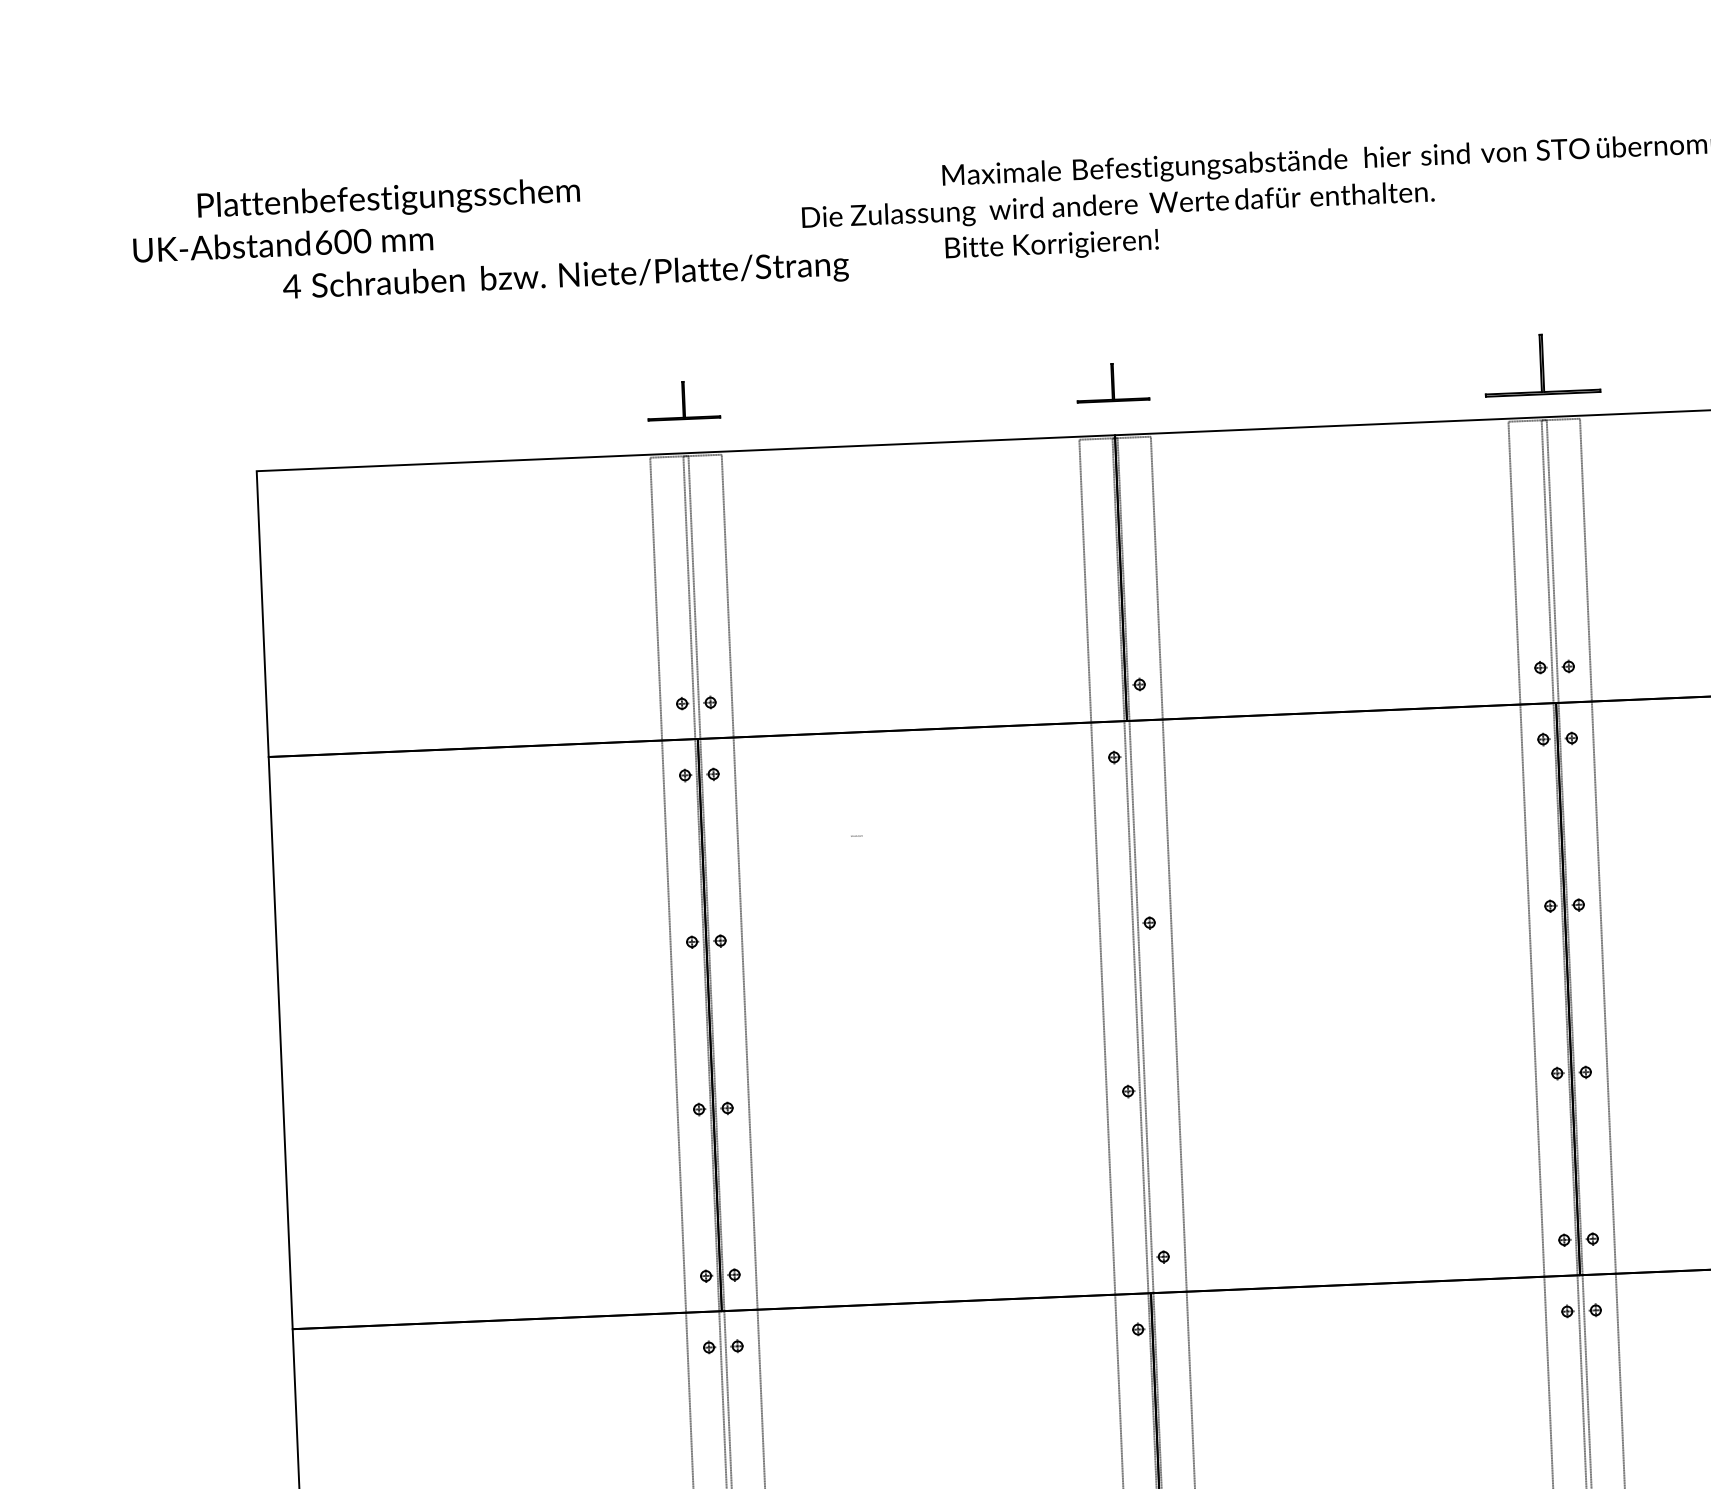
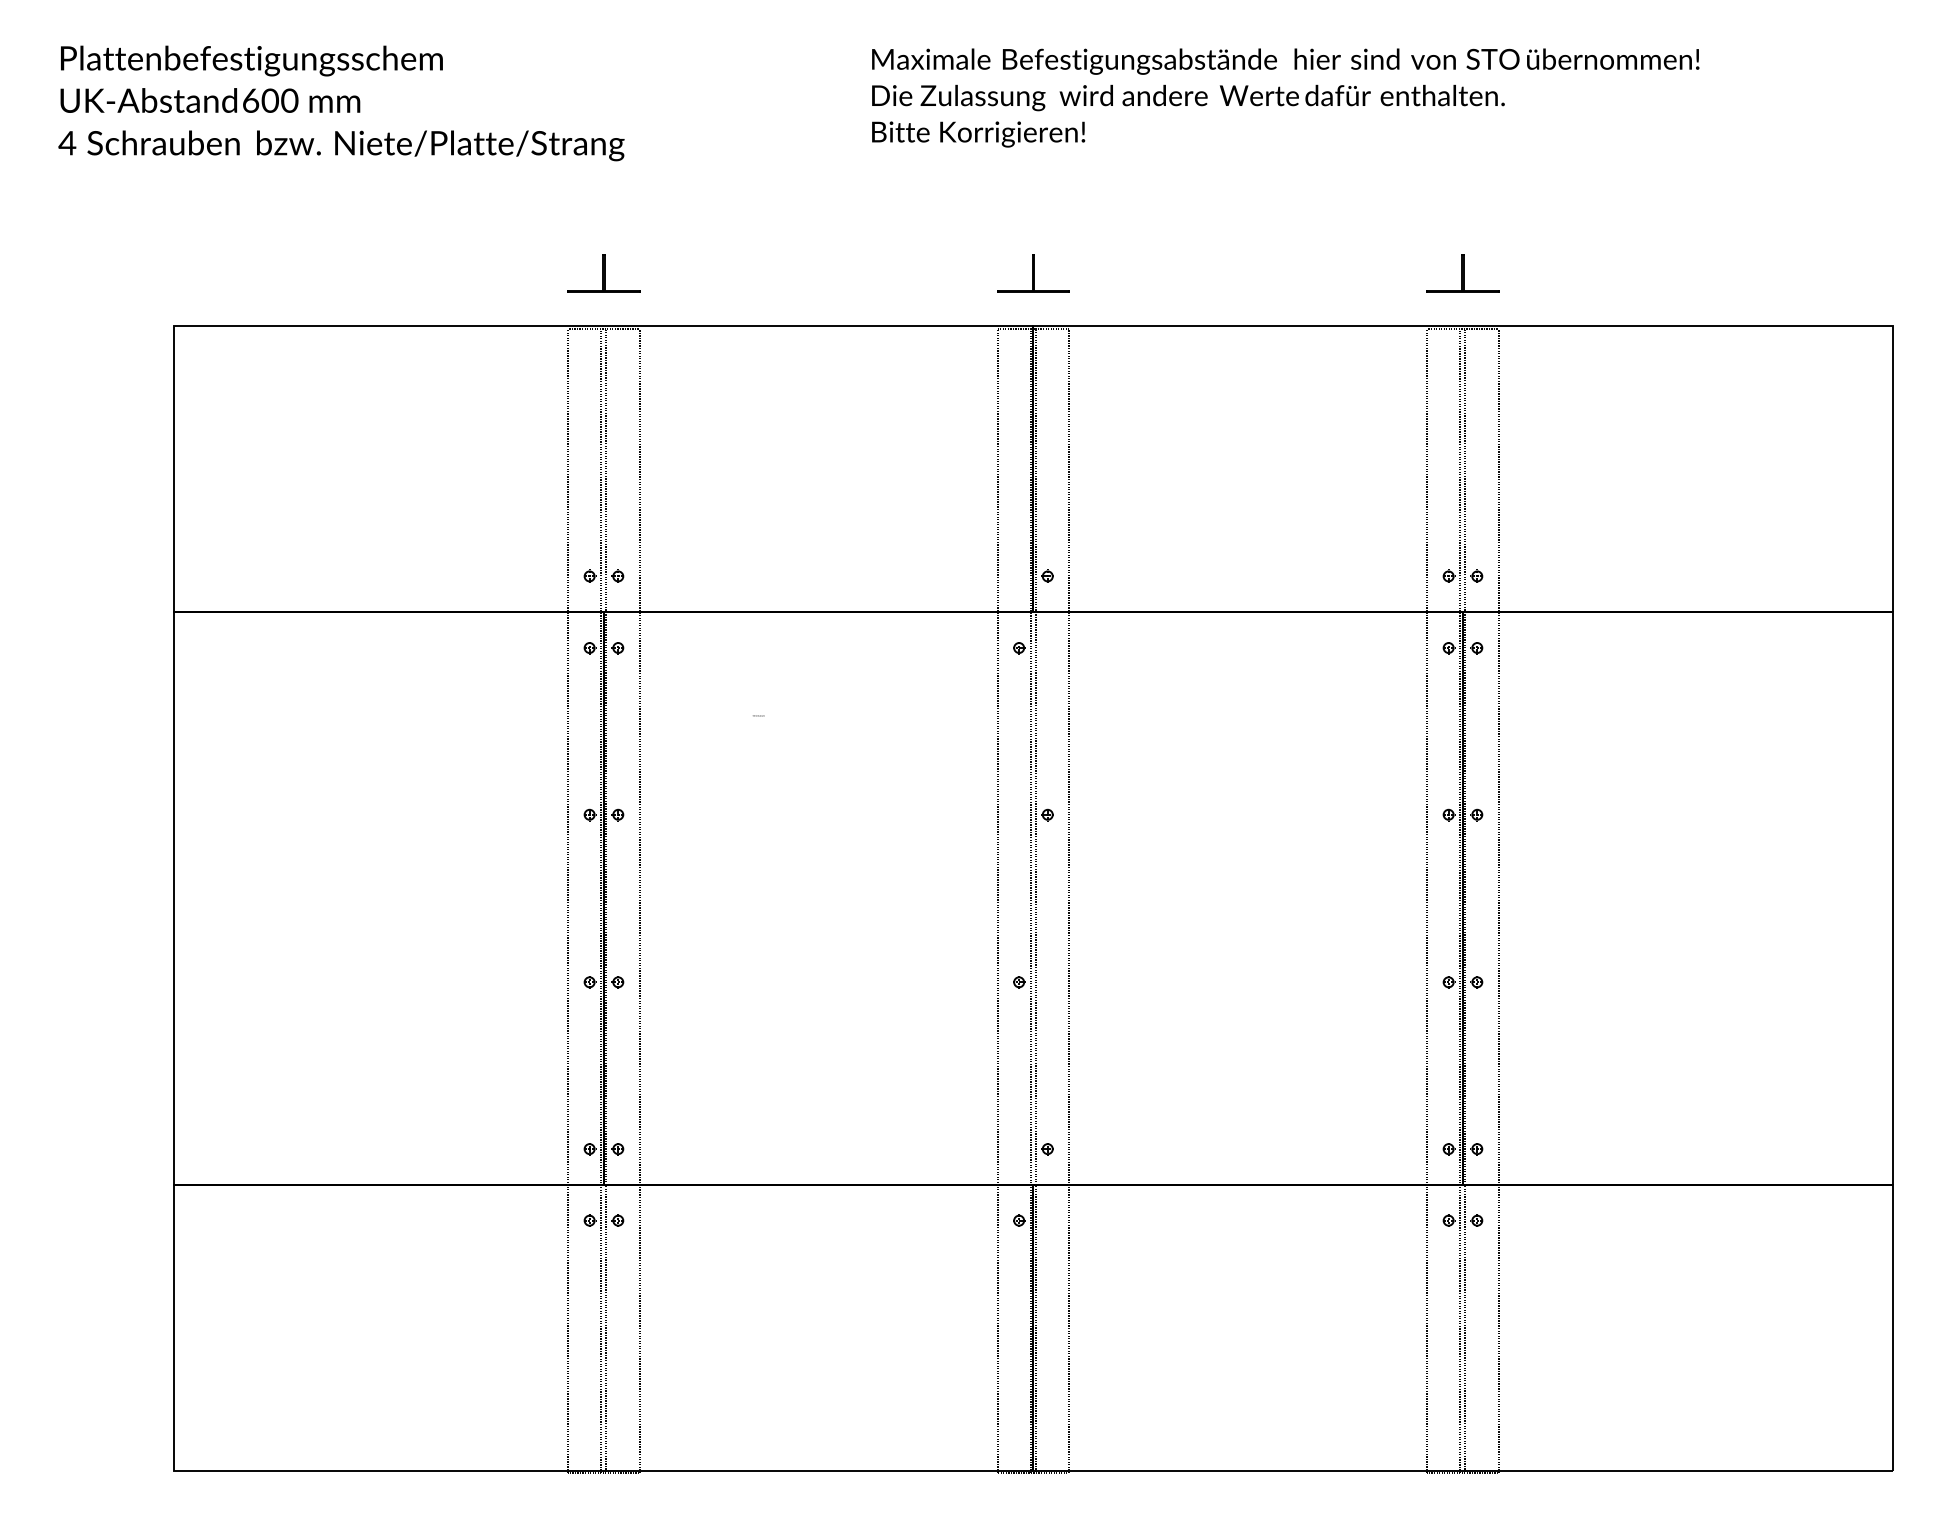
text: (388, 199) -> (251, 60), moved
text: (1118, 206) -> (1188, 97), moved
text: (565, 277) -> (341, 145), moved
part: (1541, 364) -> (1462, 273), size x0.62

